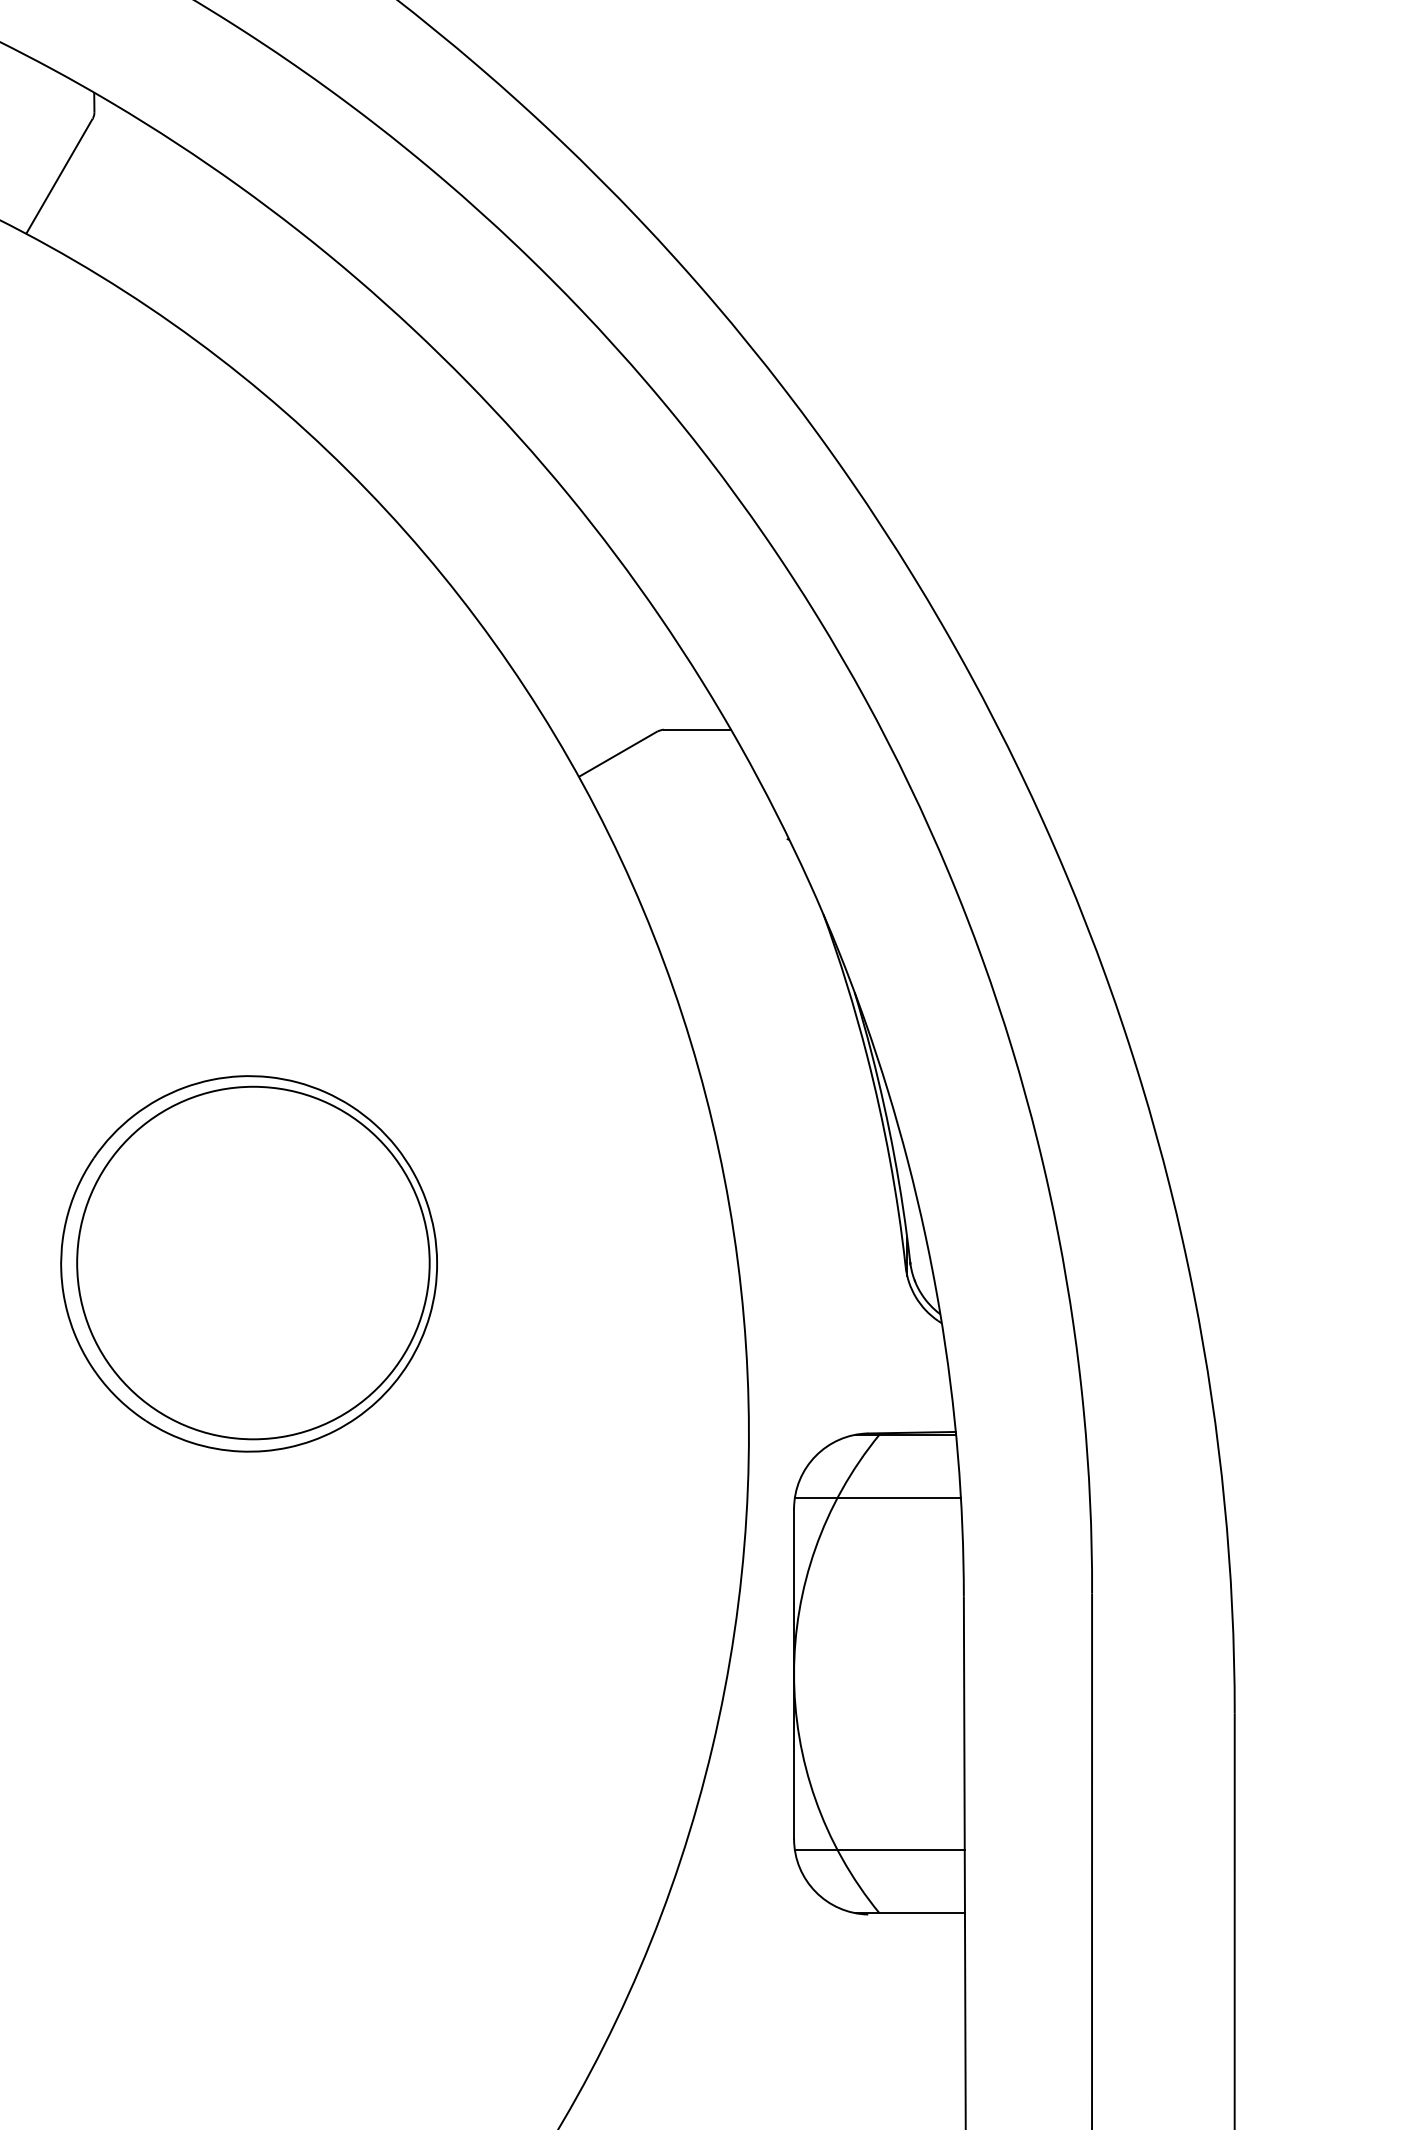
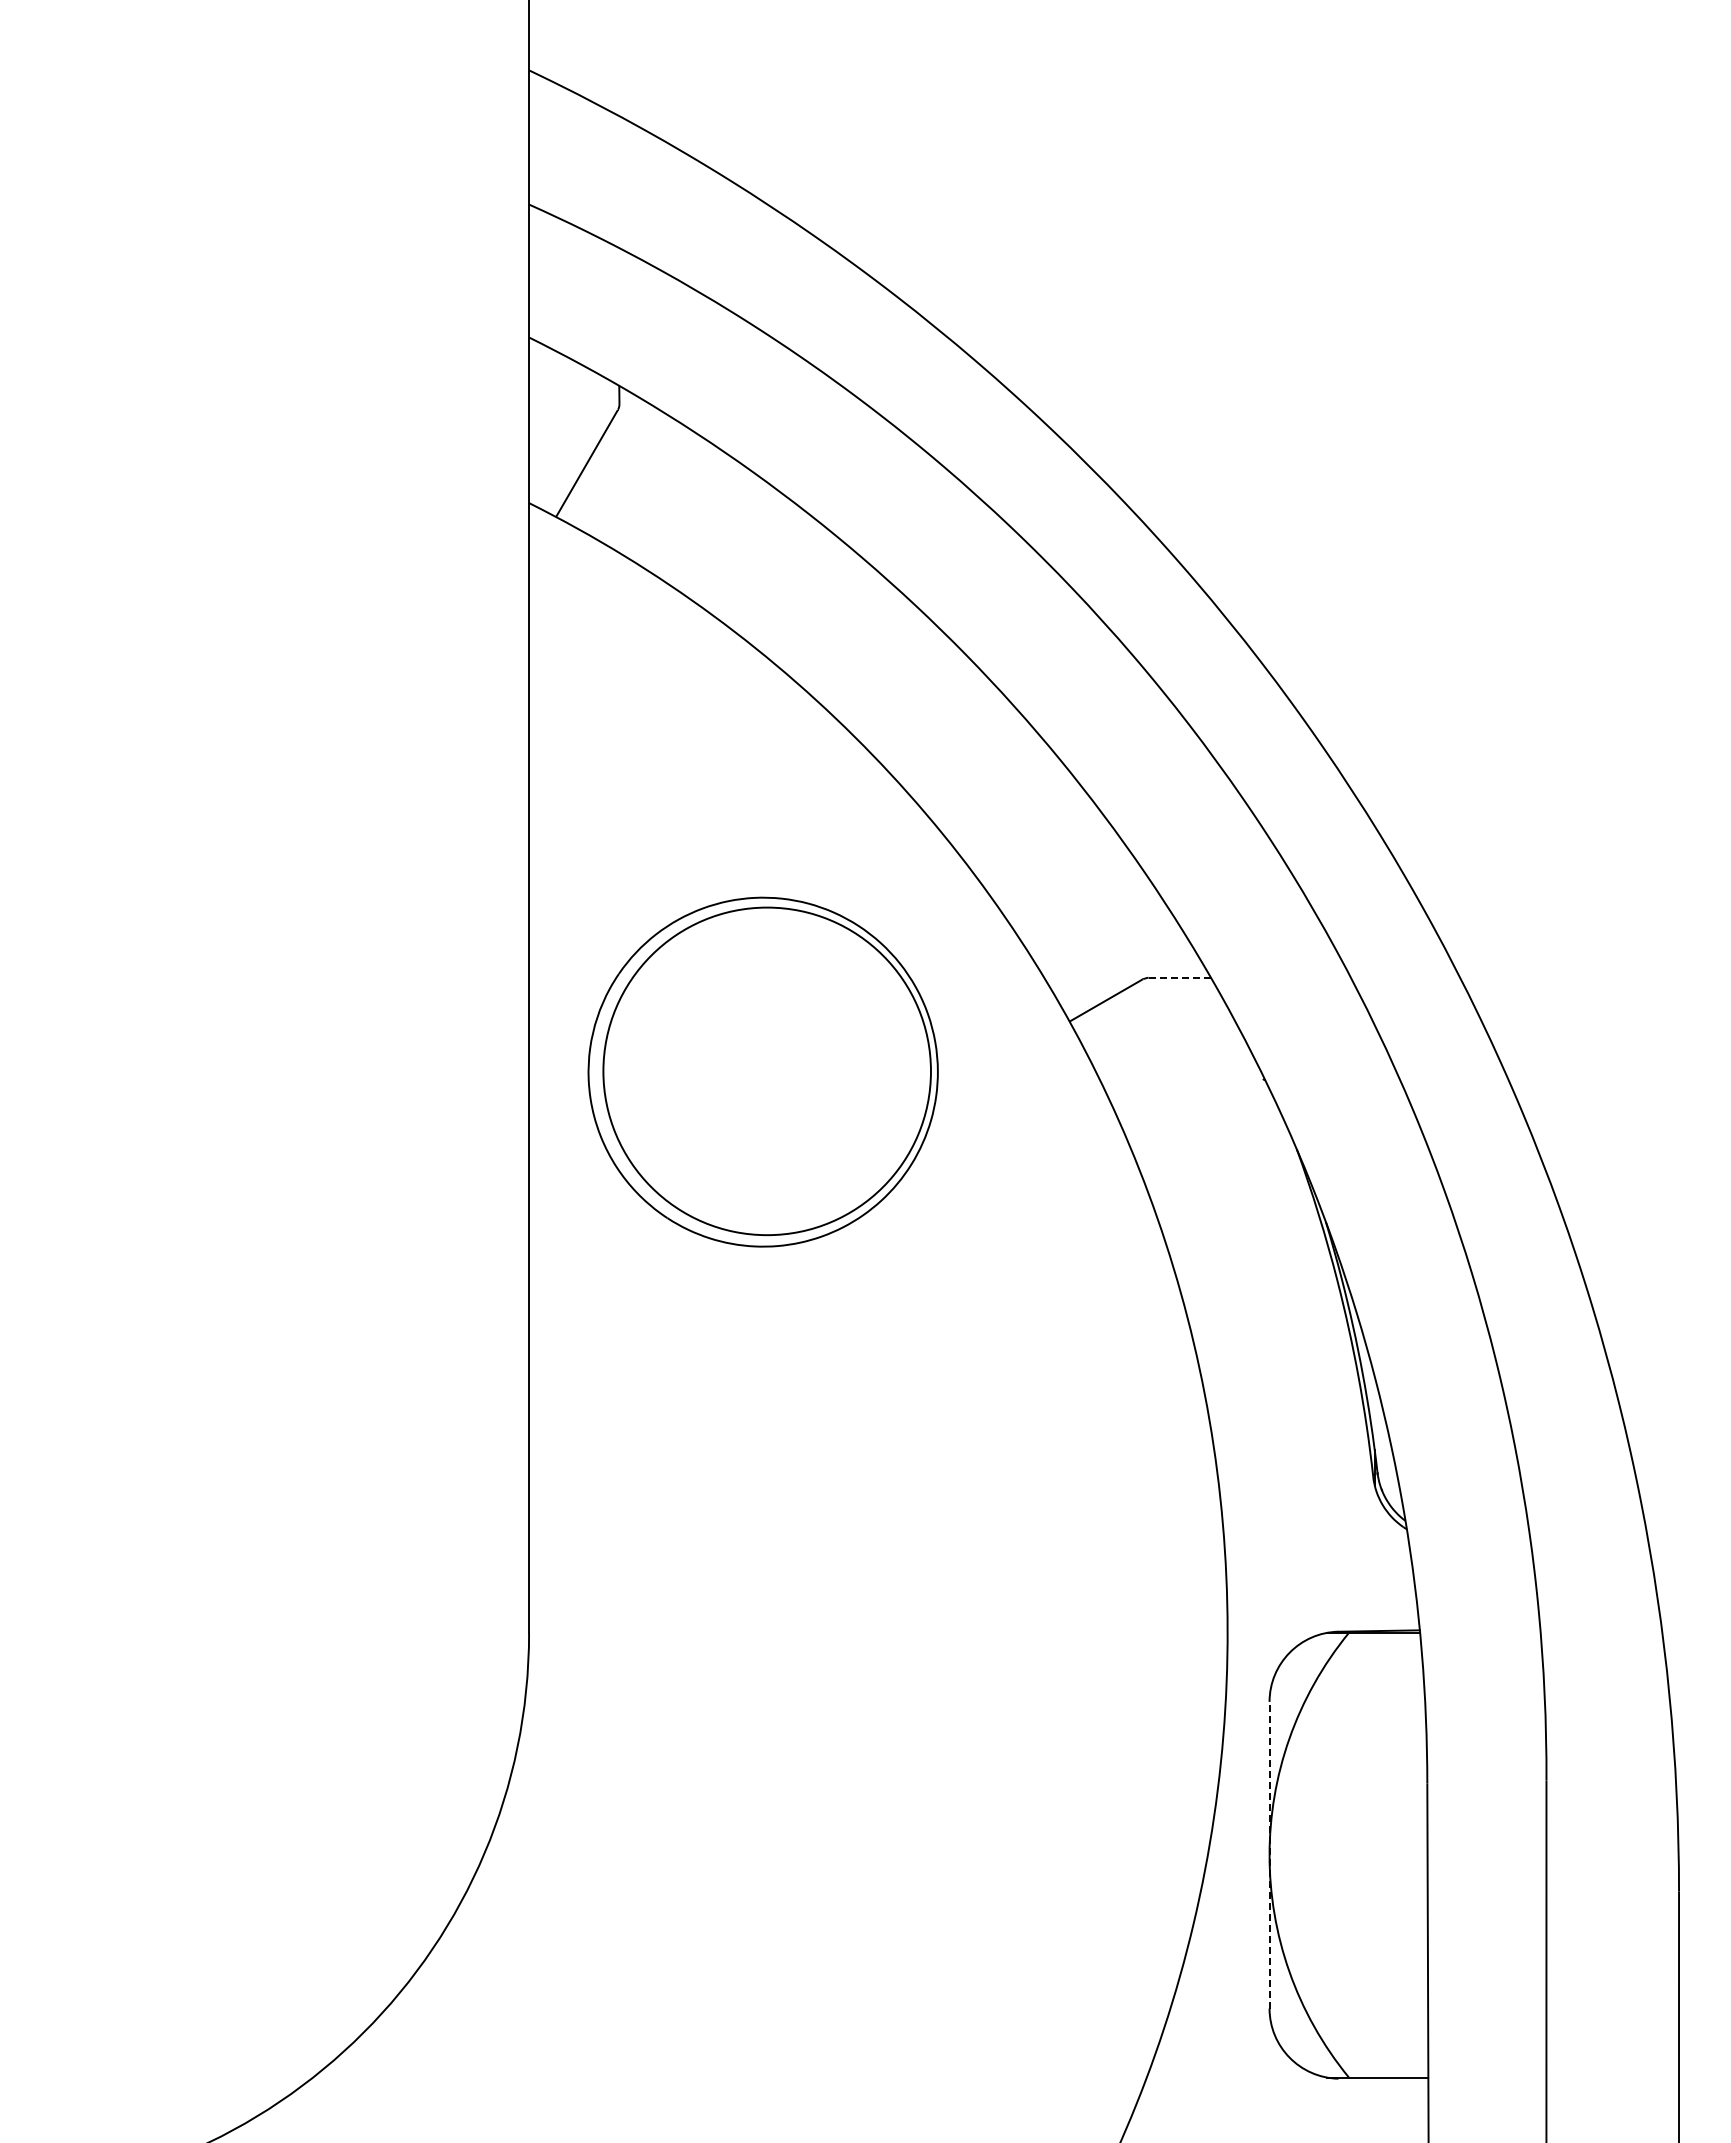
line: (697, 729) -> (1179, 977), solid -> dashed
part: (248, 1263) -> (762, 1071), moved
line: (877, 1497) -> (1347, 1691), removed
line: (794, 1673) -> (1269, 1854), solid -> dashed
line: (880, 1850) -> (1349, 2019), removed

